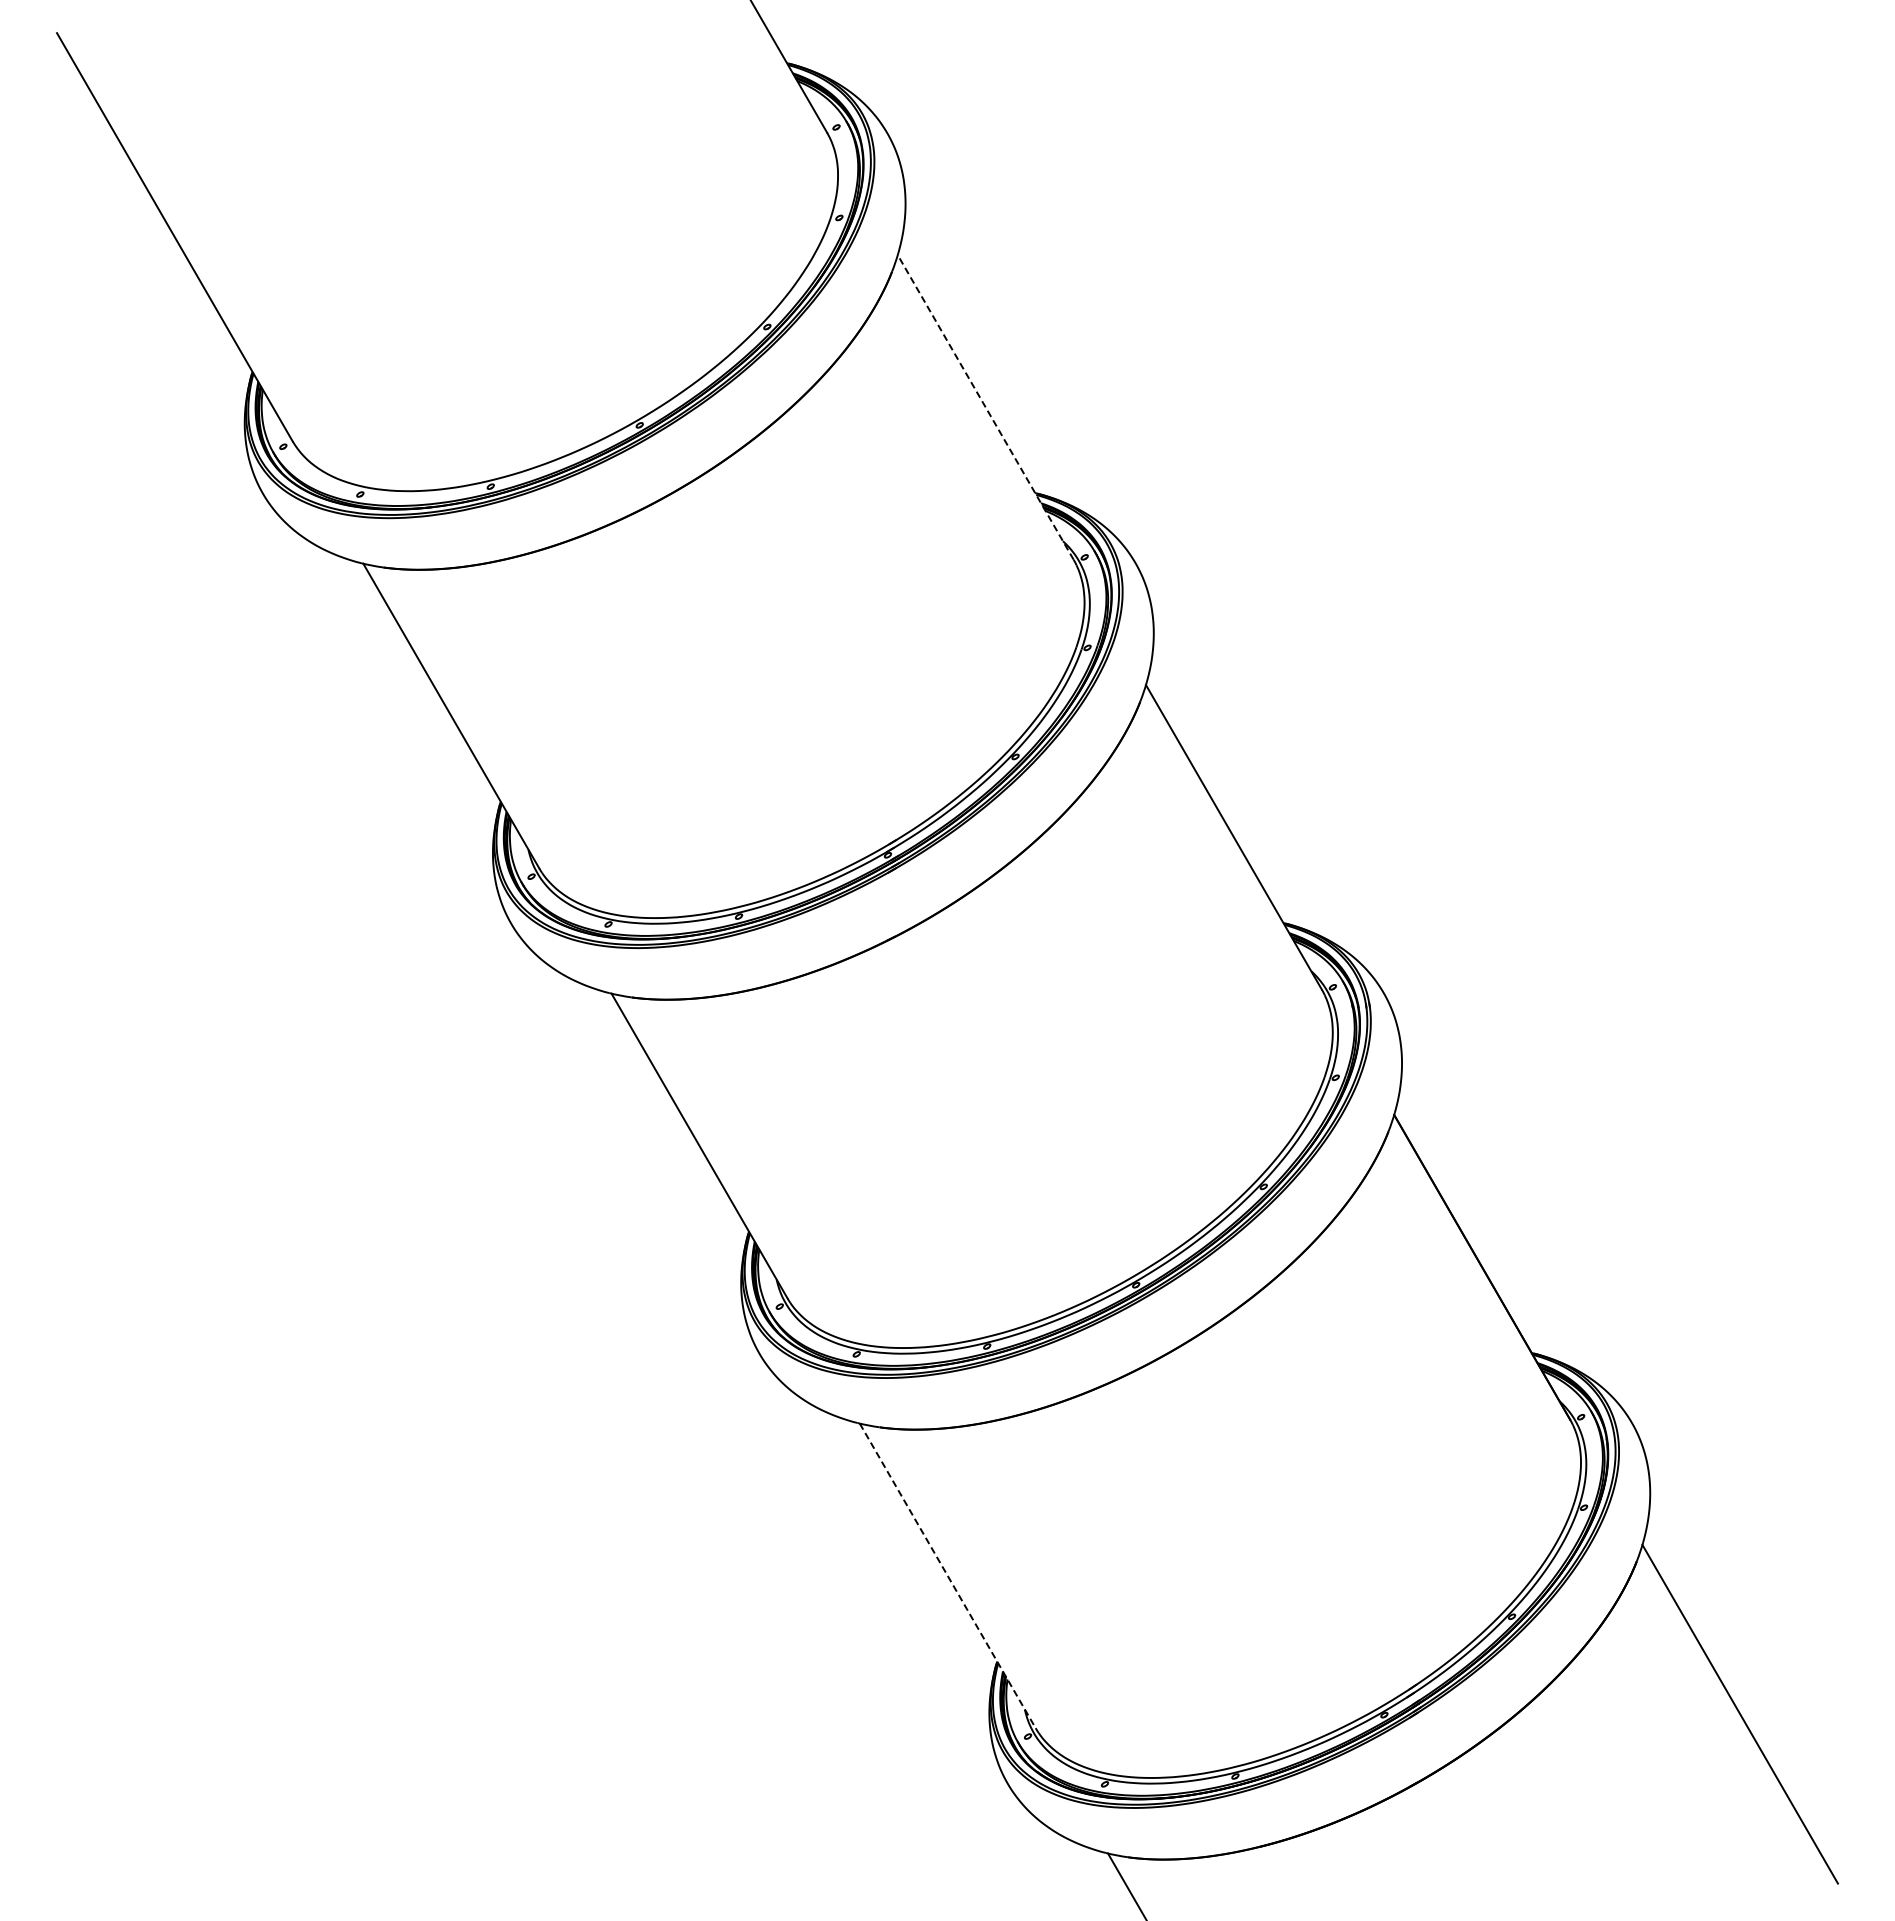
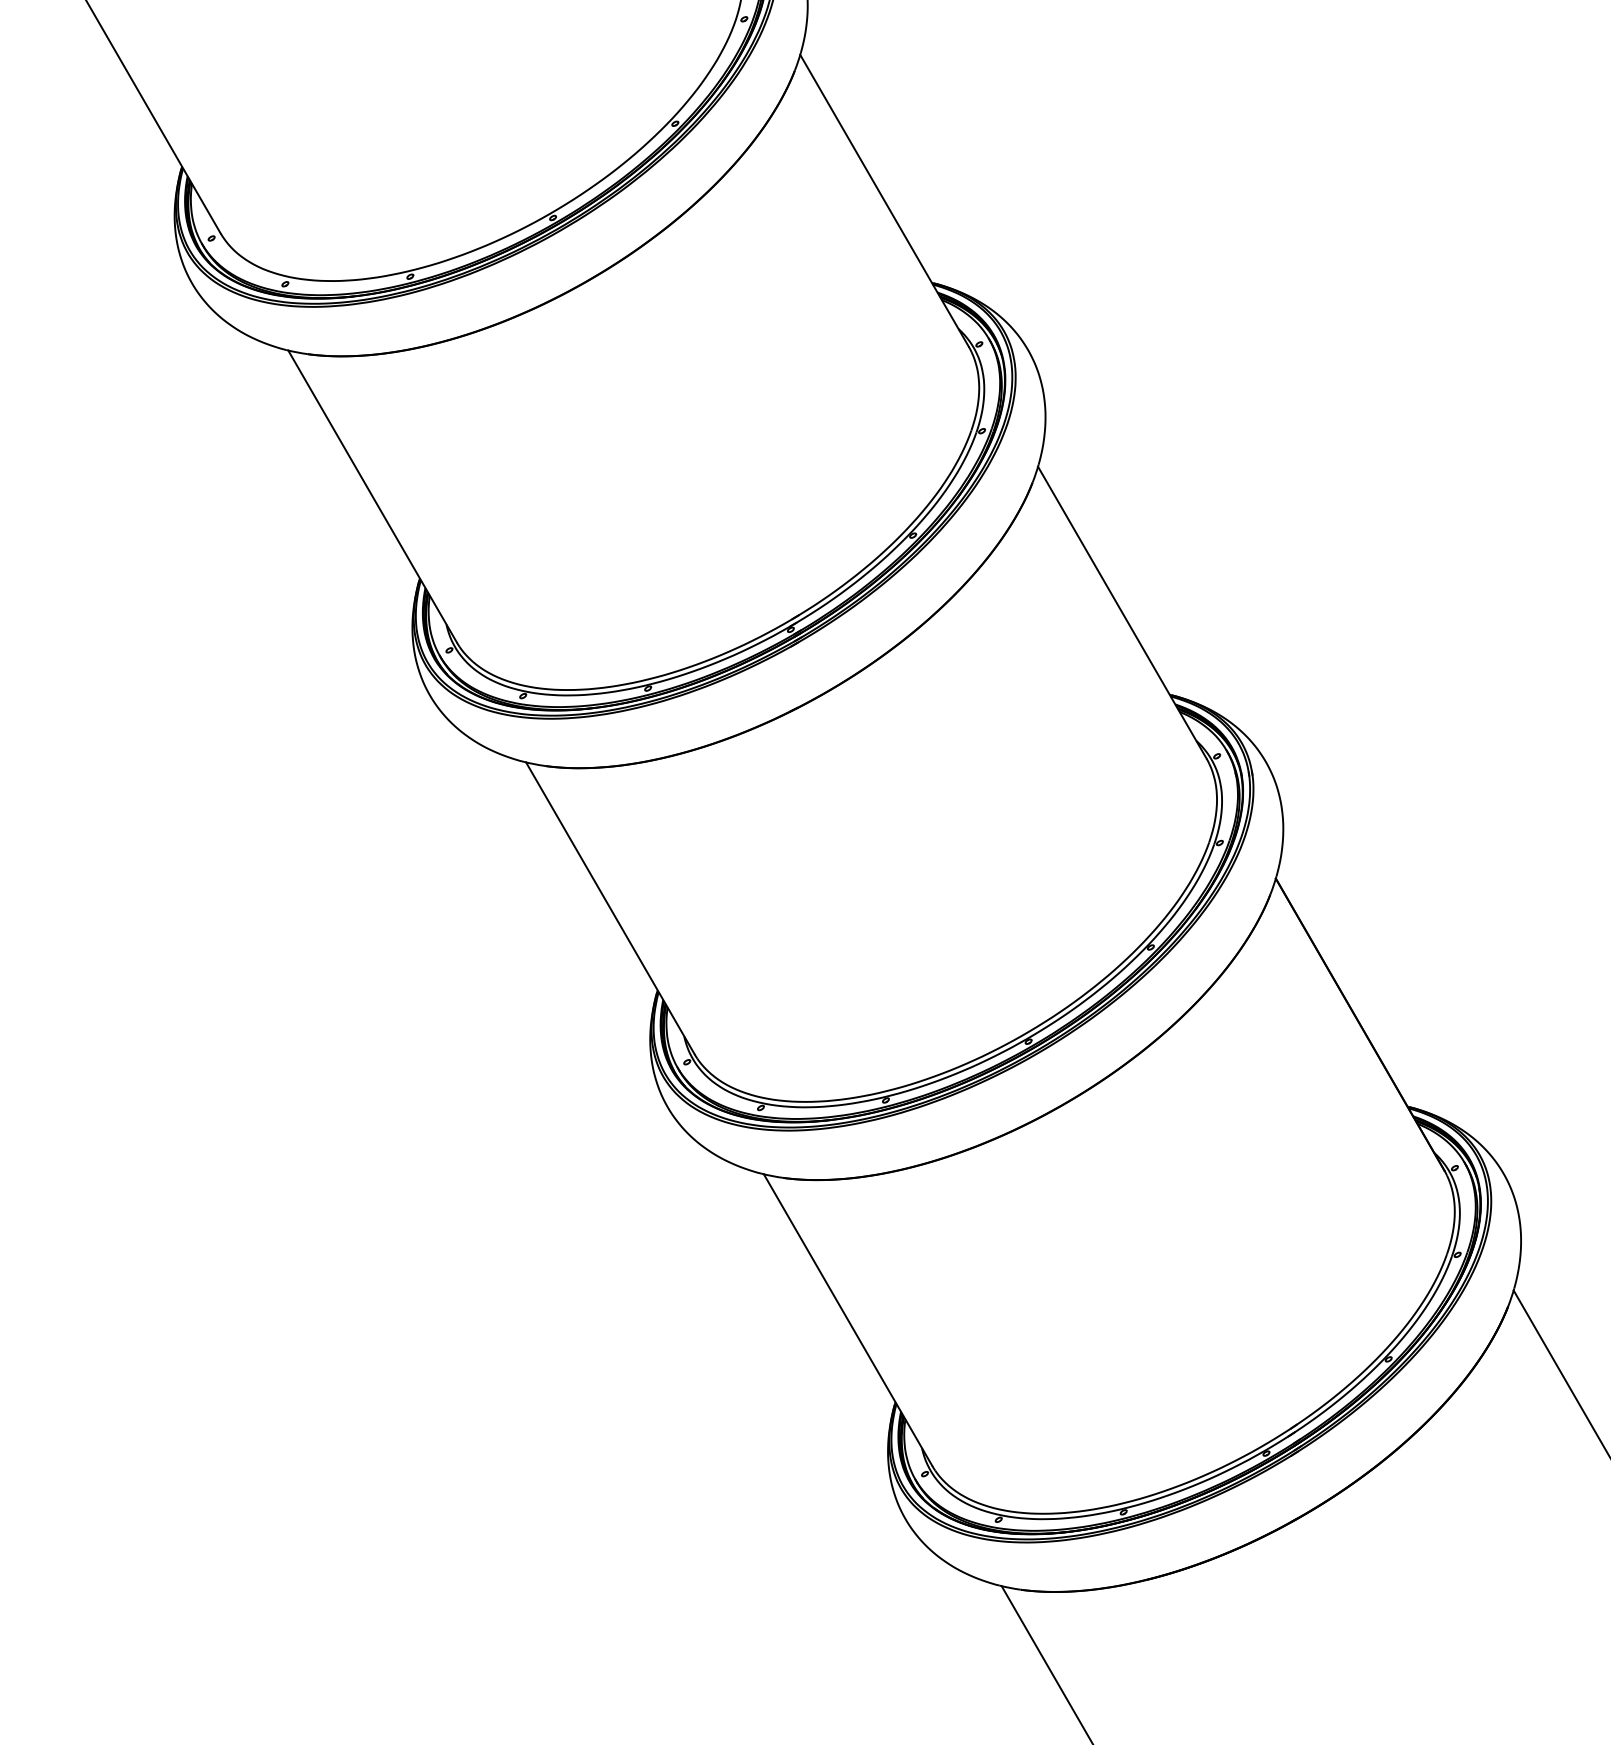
line: (985, 407) -> (884, 200), dashed -> solid
line: (947, 1575) -> (847, 1319), dashed -> solid

